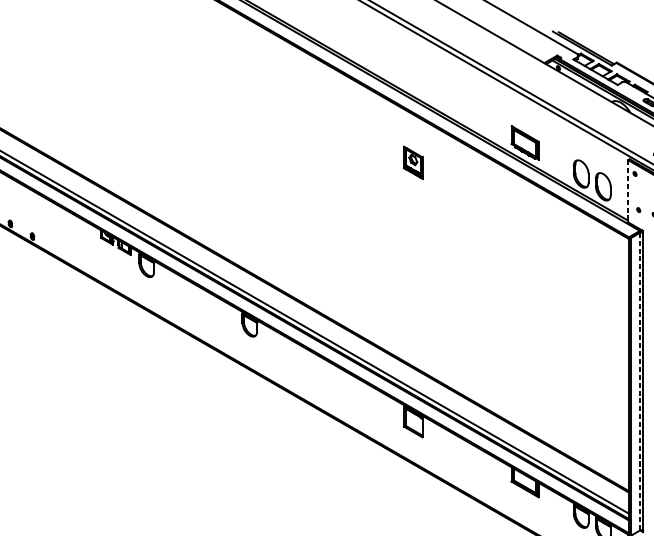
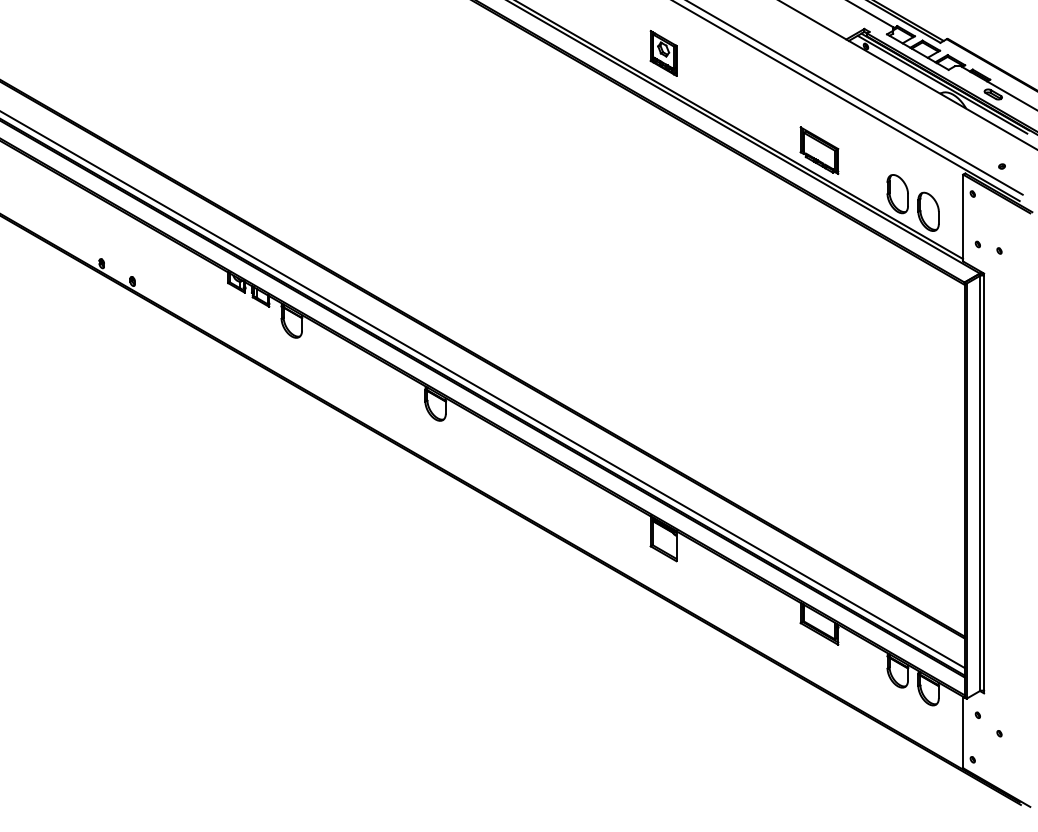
part: (413, 162) -> (663, 53), moved
line: (628, 191) -> (963, 218), dashed -> solid
line: (639, 381) -> (979, 483), dashed -> solid

